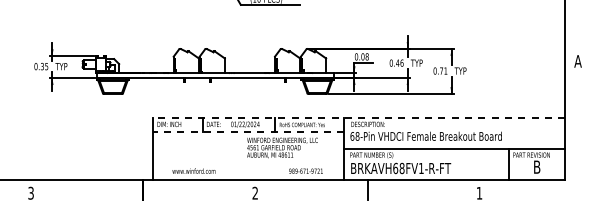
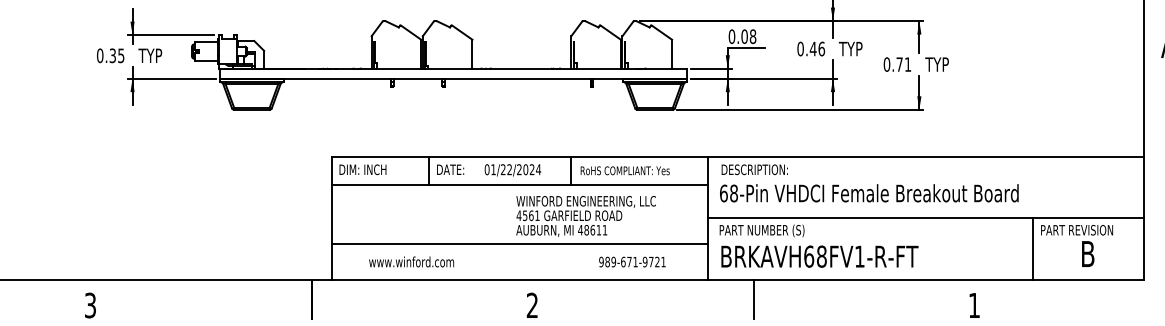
line: (359, 117) -> (737, 156), dashed -> solid
line: (248, 132) -> (519, 185), dashed -> solid
line: (248, 161) -> (519, 242), added

